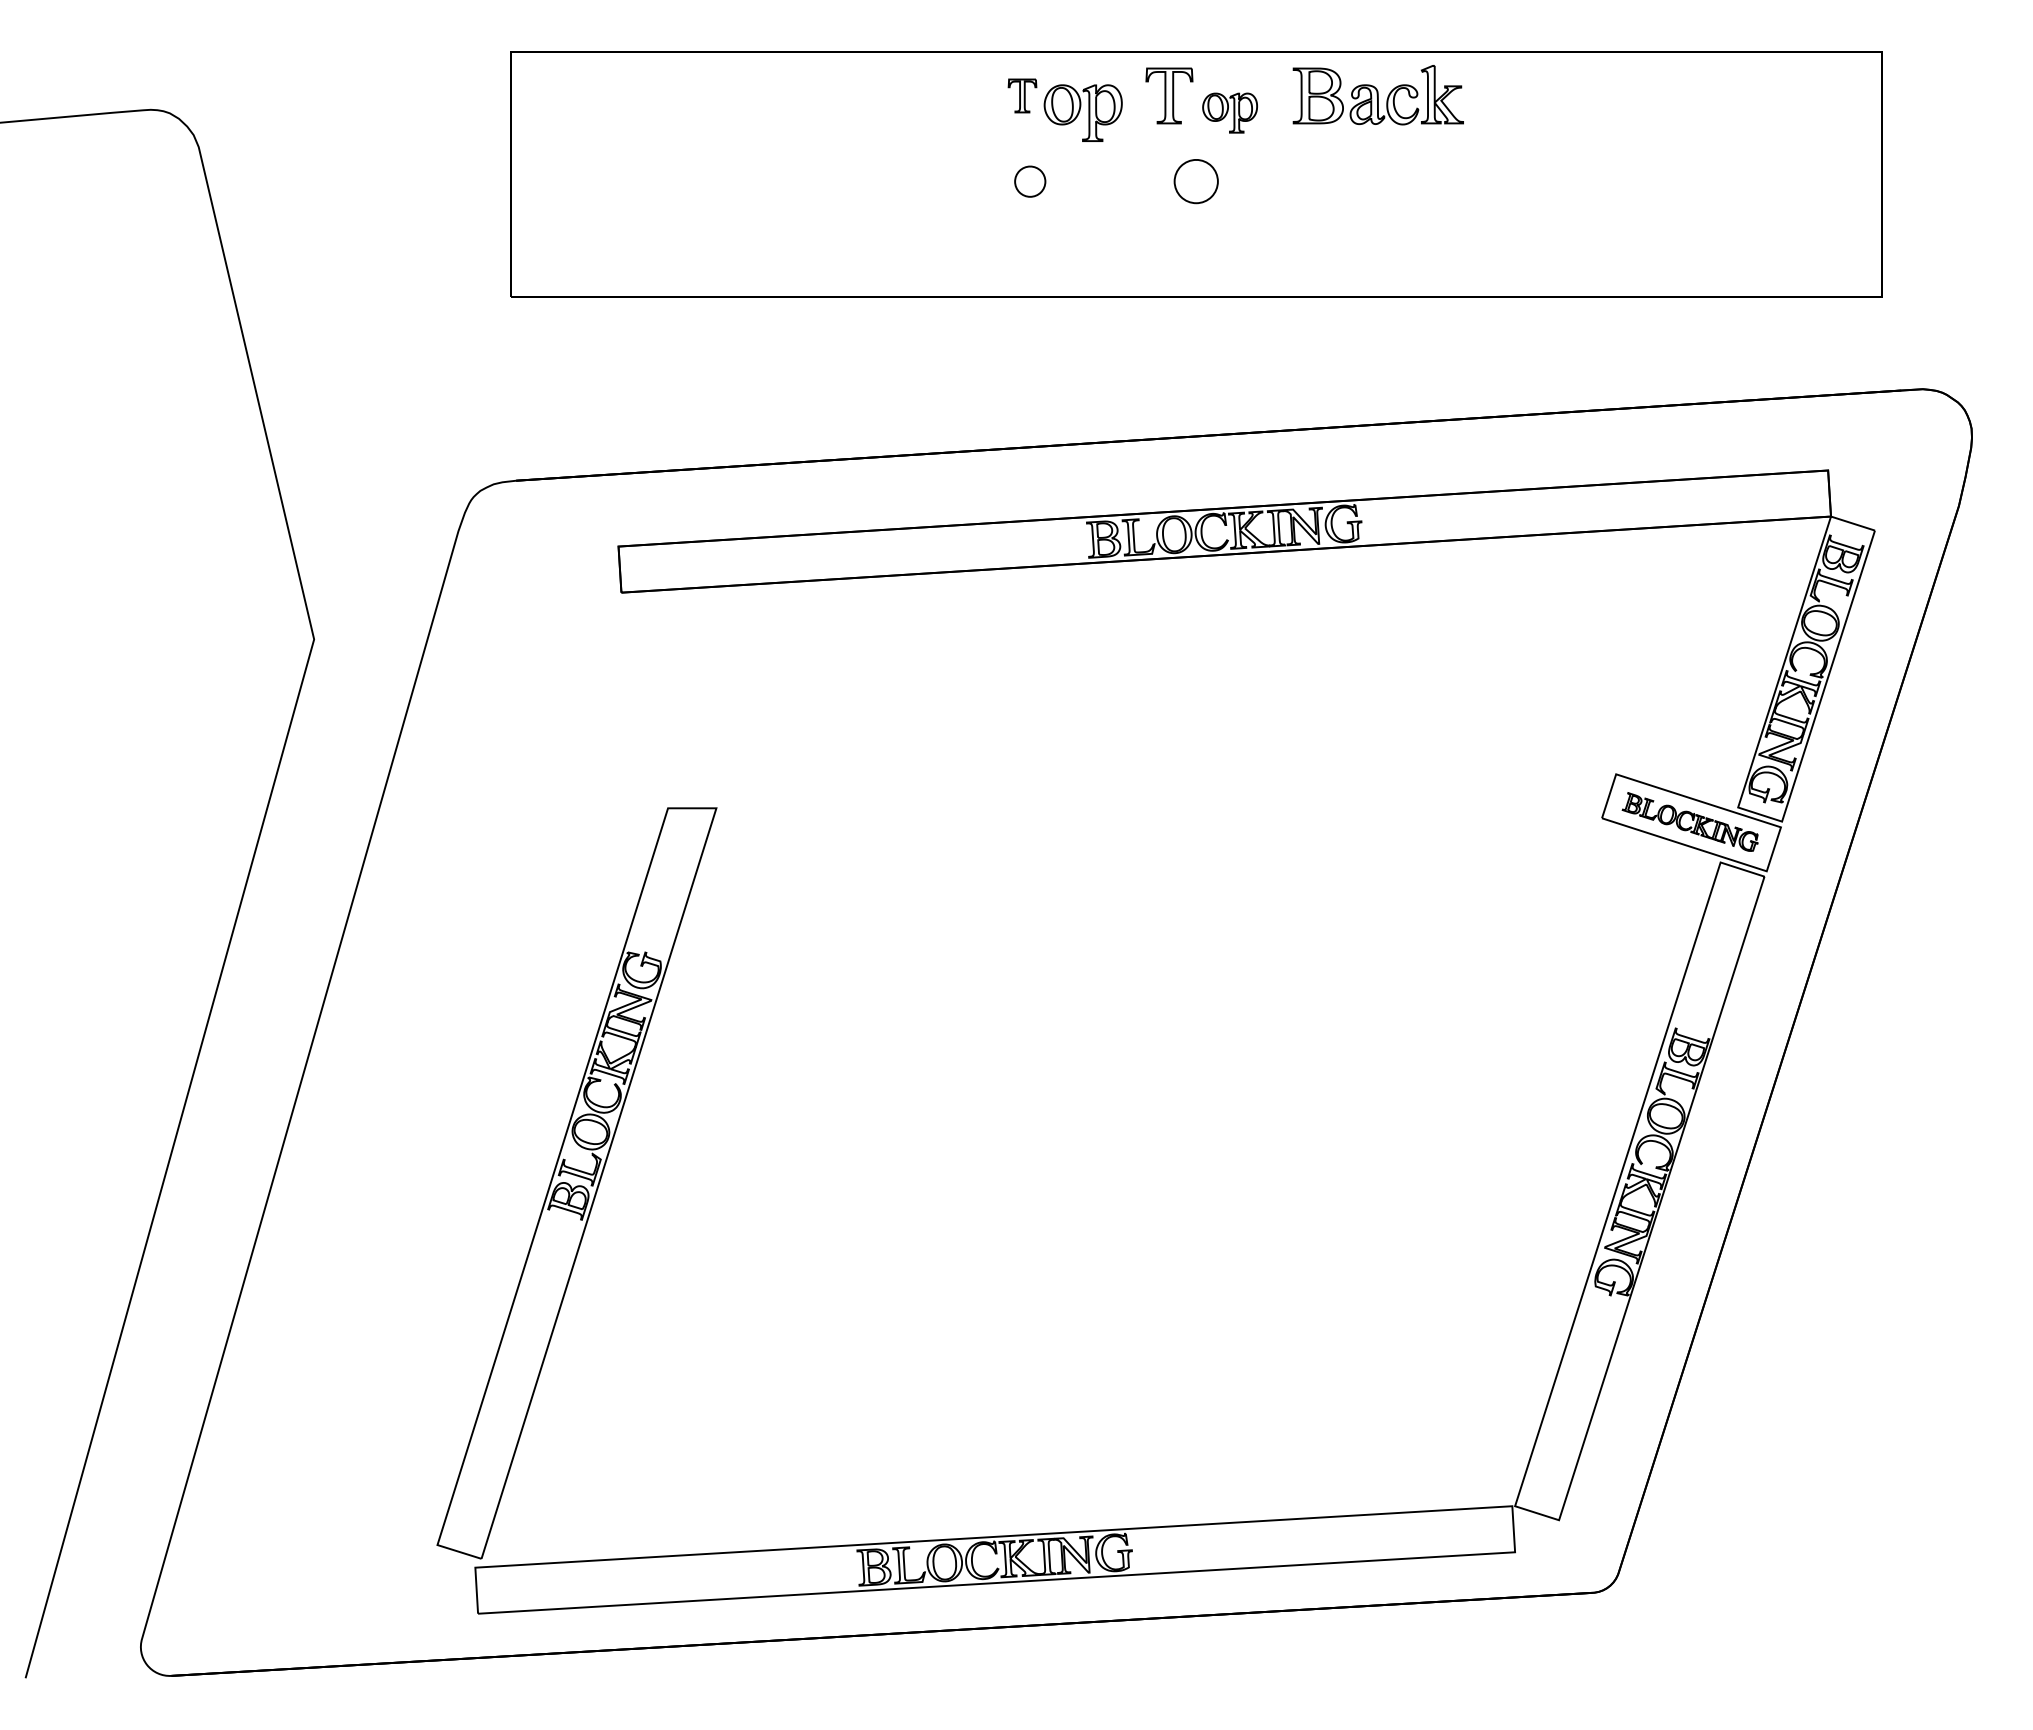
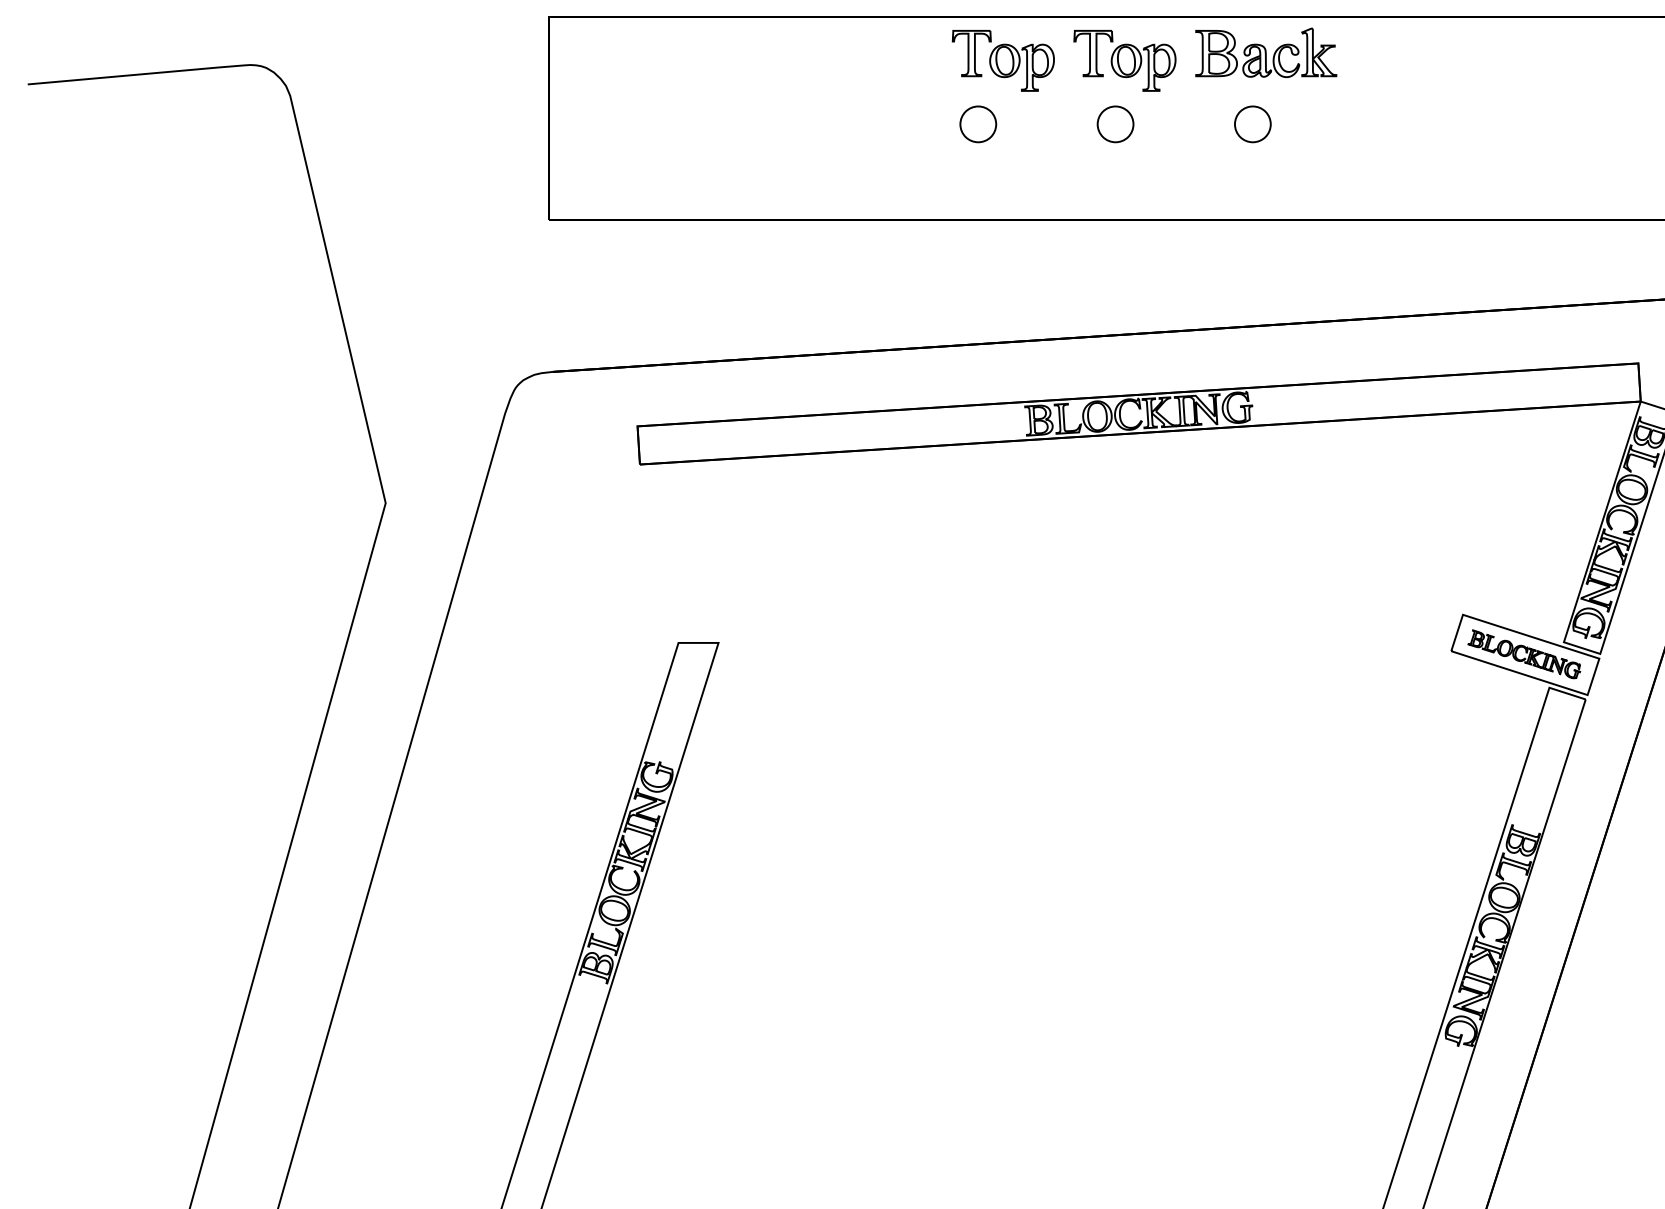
part: (1022, 95) -> (971, 53), size x1.67
part: (1229, 112) -> (1143, 67), size x1.43
part: (1029, 181) -> (977, 124), size x1.43
part: (1361, 181) -> (1252, 124), added

